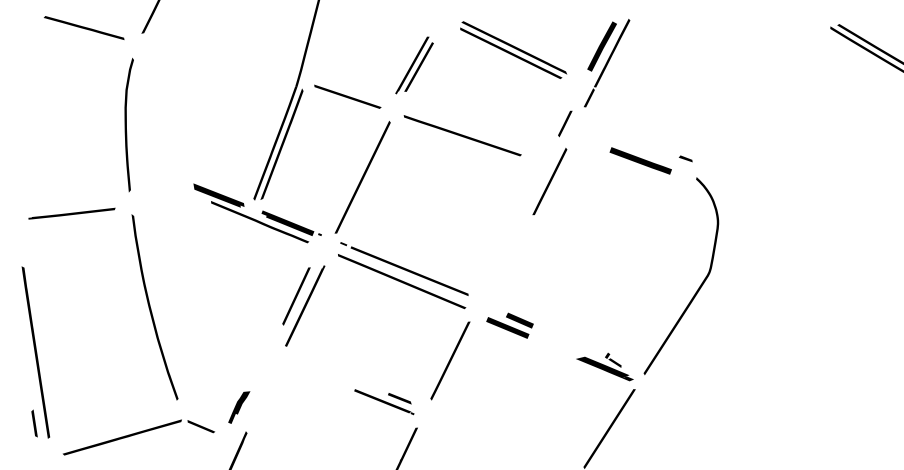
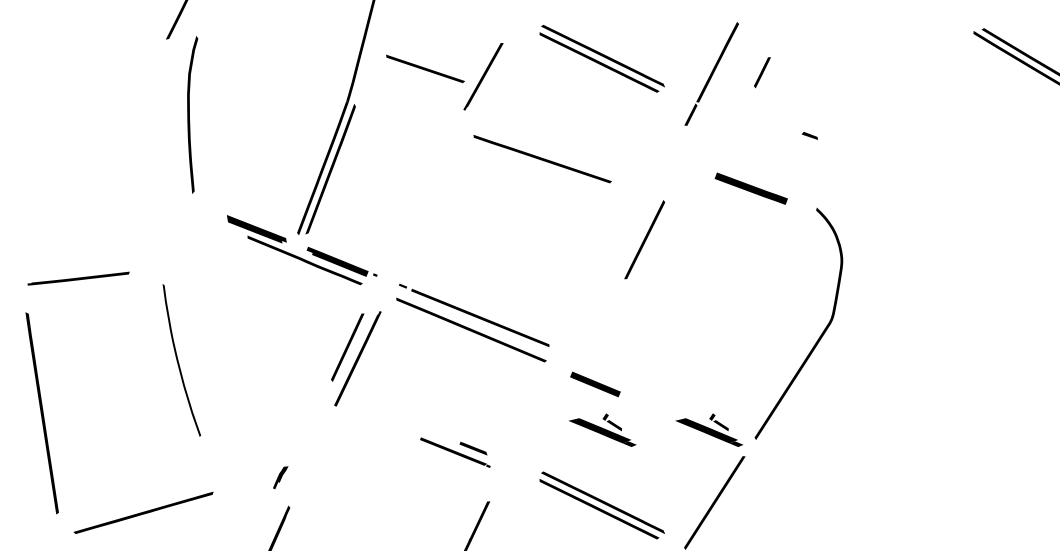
line: (84, 27) -> (99, 32), removed
fill: (602, 46) -> (706, 54), removed
fill: (419, 66) -> (491, 77), removed
line: (347, 96) -> (425, 68), moved
line: (565, 123) -> (762, 72), moved
part: (128, 125) -> (191, 115), moved
part: (685, 158) -> (809, 135), moved
fill: (362, 176) -> (425, 206), removed
line: (549, 181) -> (644, 239), moved
line: (71, 213) -> (78, 278), moved
part: (154, 307) -> (181, 360), size x0.7
fill: (519, 320) -> (609, 375), removed
fill: (450, 360) -> (528, 422), removed
part: (513, 366) -> (602, 429), added
part: (384, 402) -> (455, 453), moved
part: (239, 407) -> (280, 477), size x0.6
fill: (34, 423) -> (40, 496), removed
fill: (201, 426) -> (236, 499), removed
part: (513, 430) -> (602, 504), added

